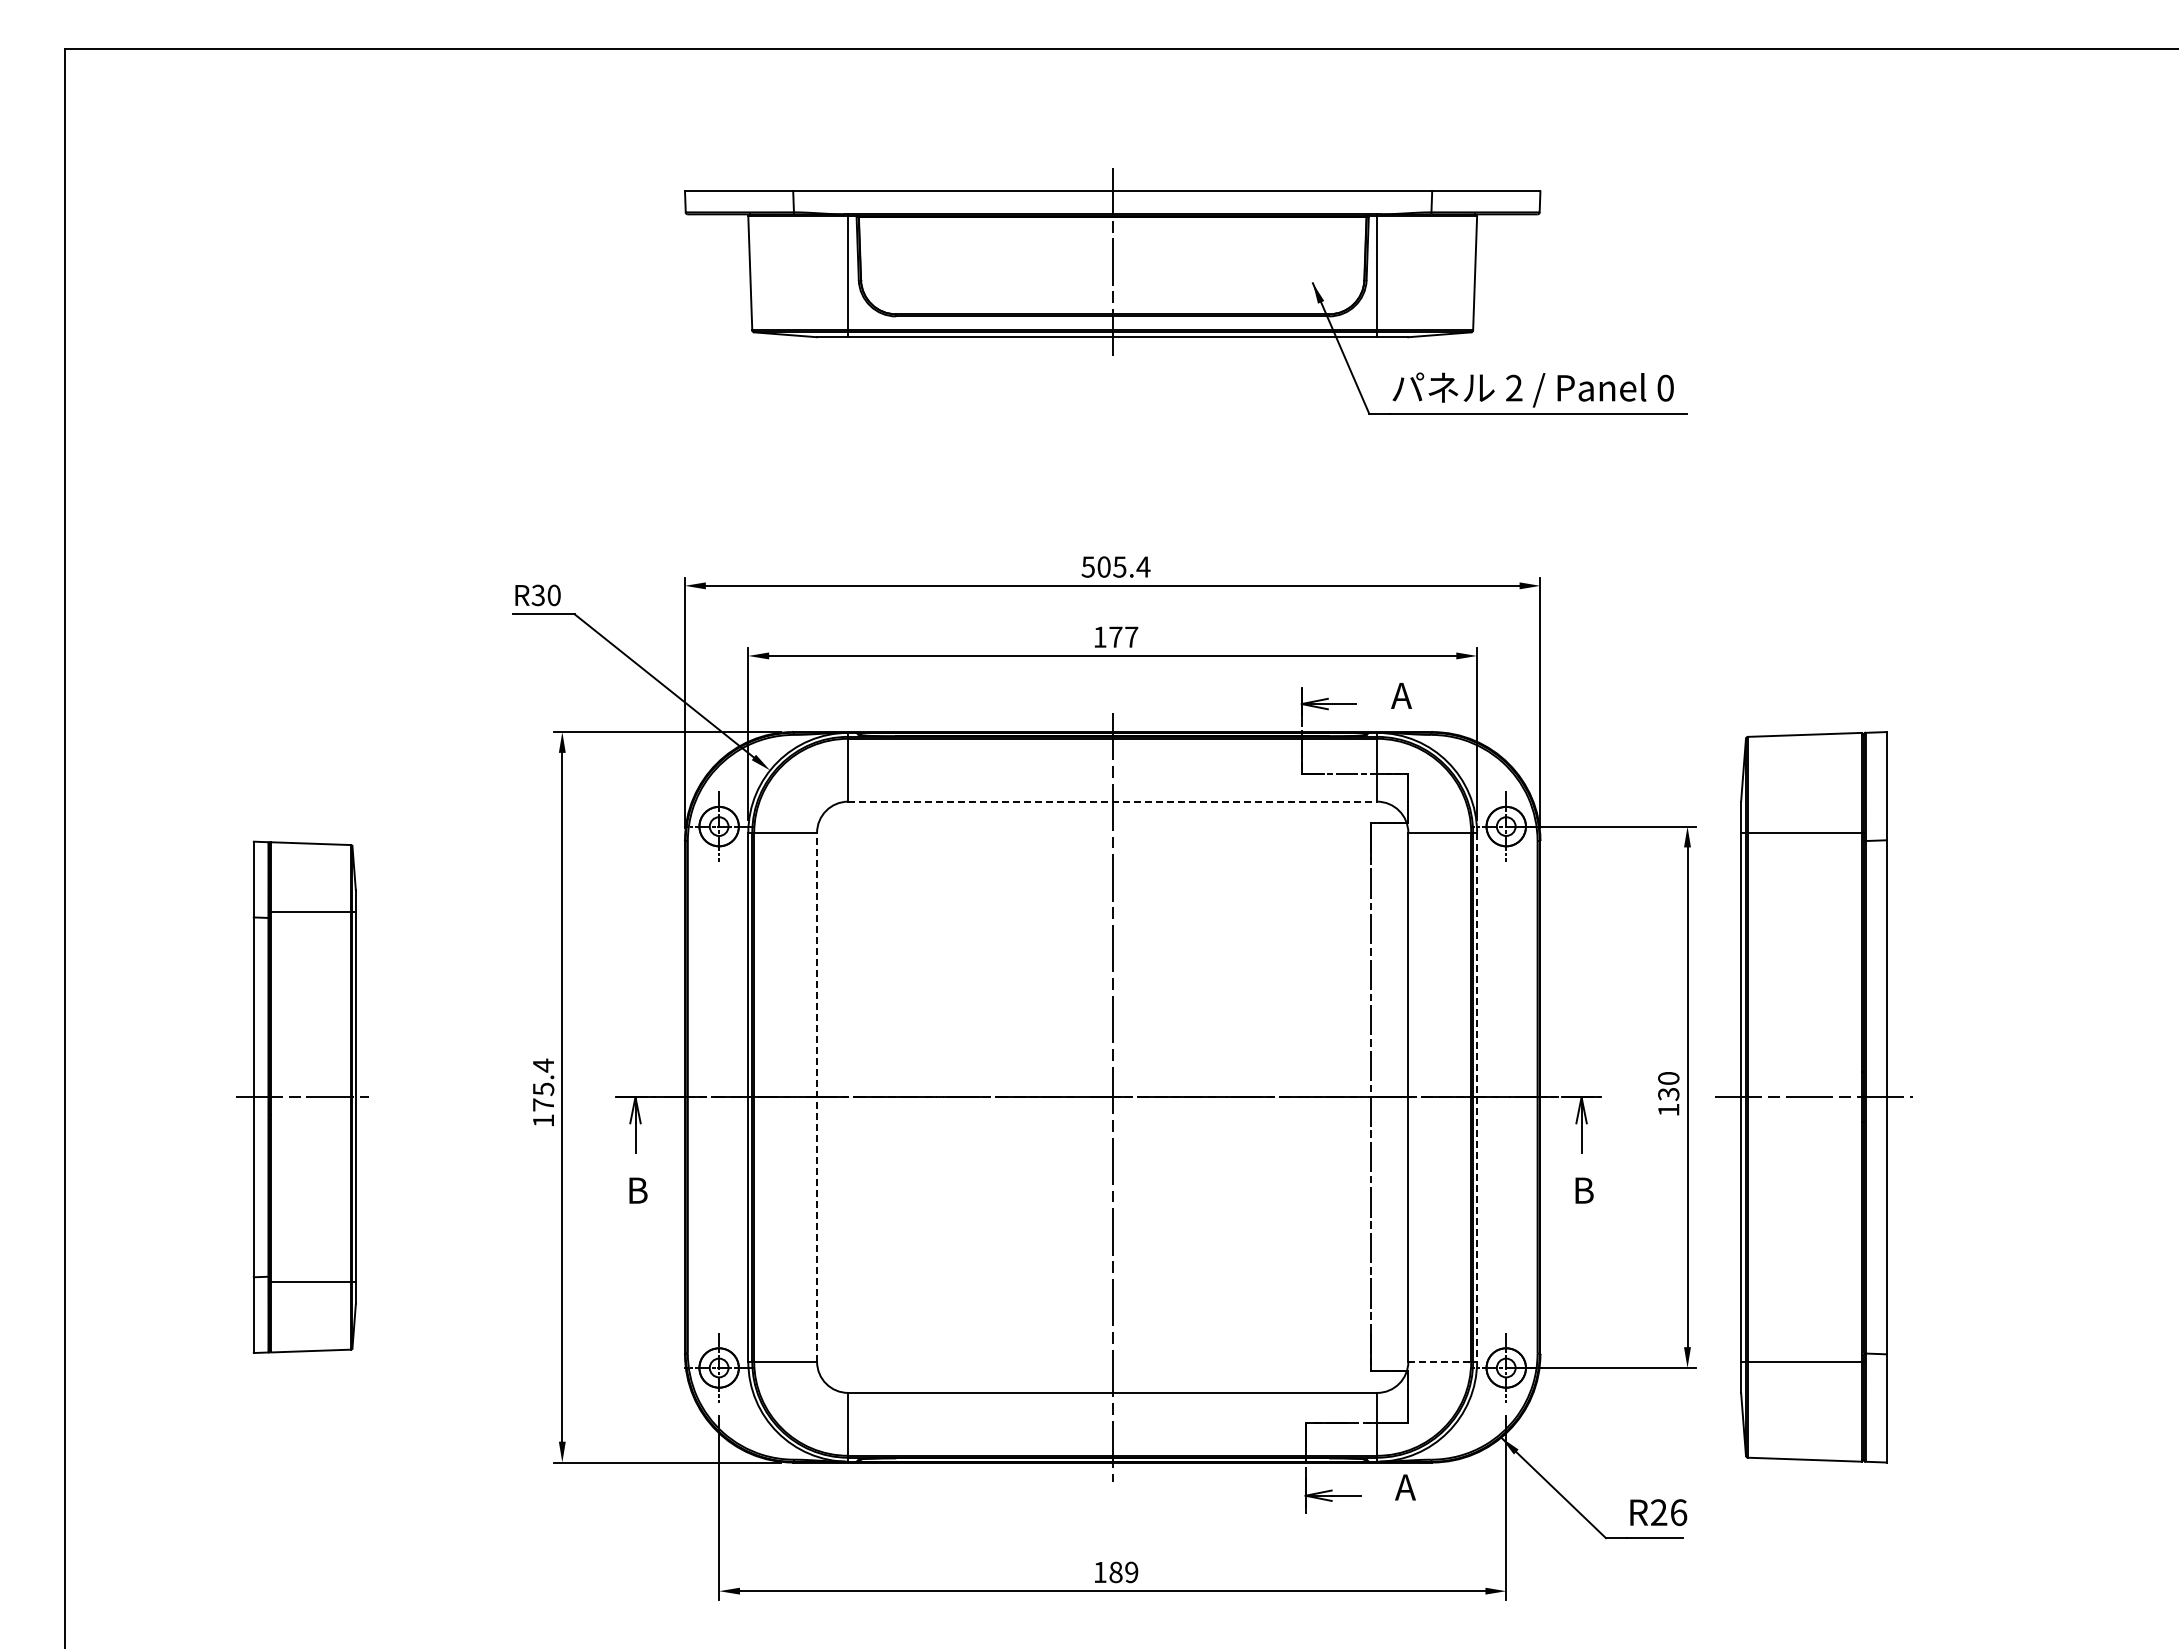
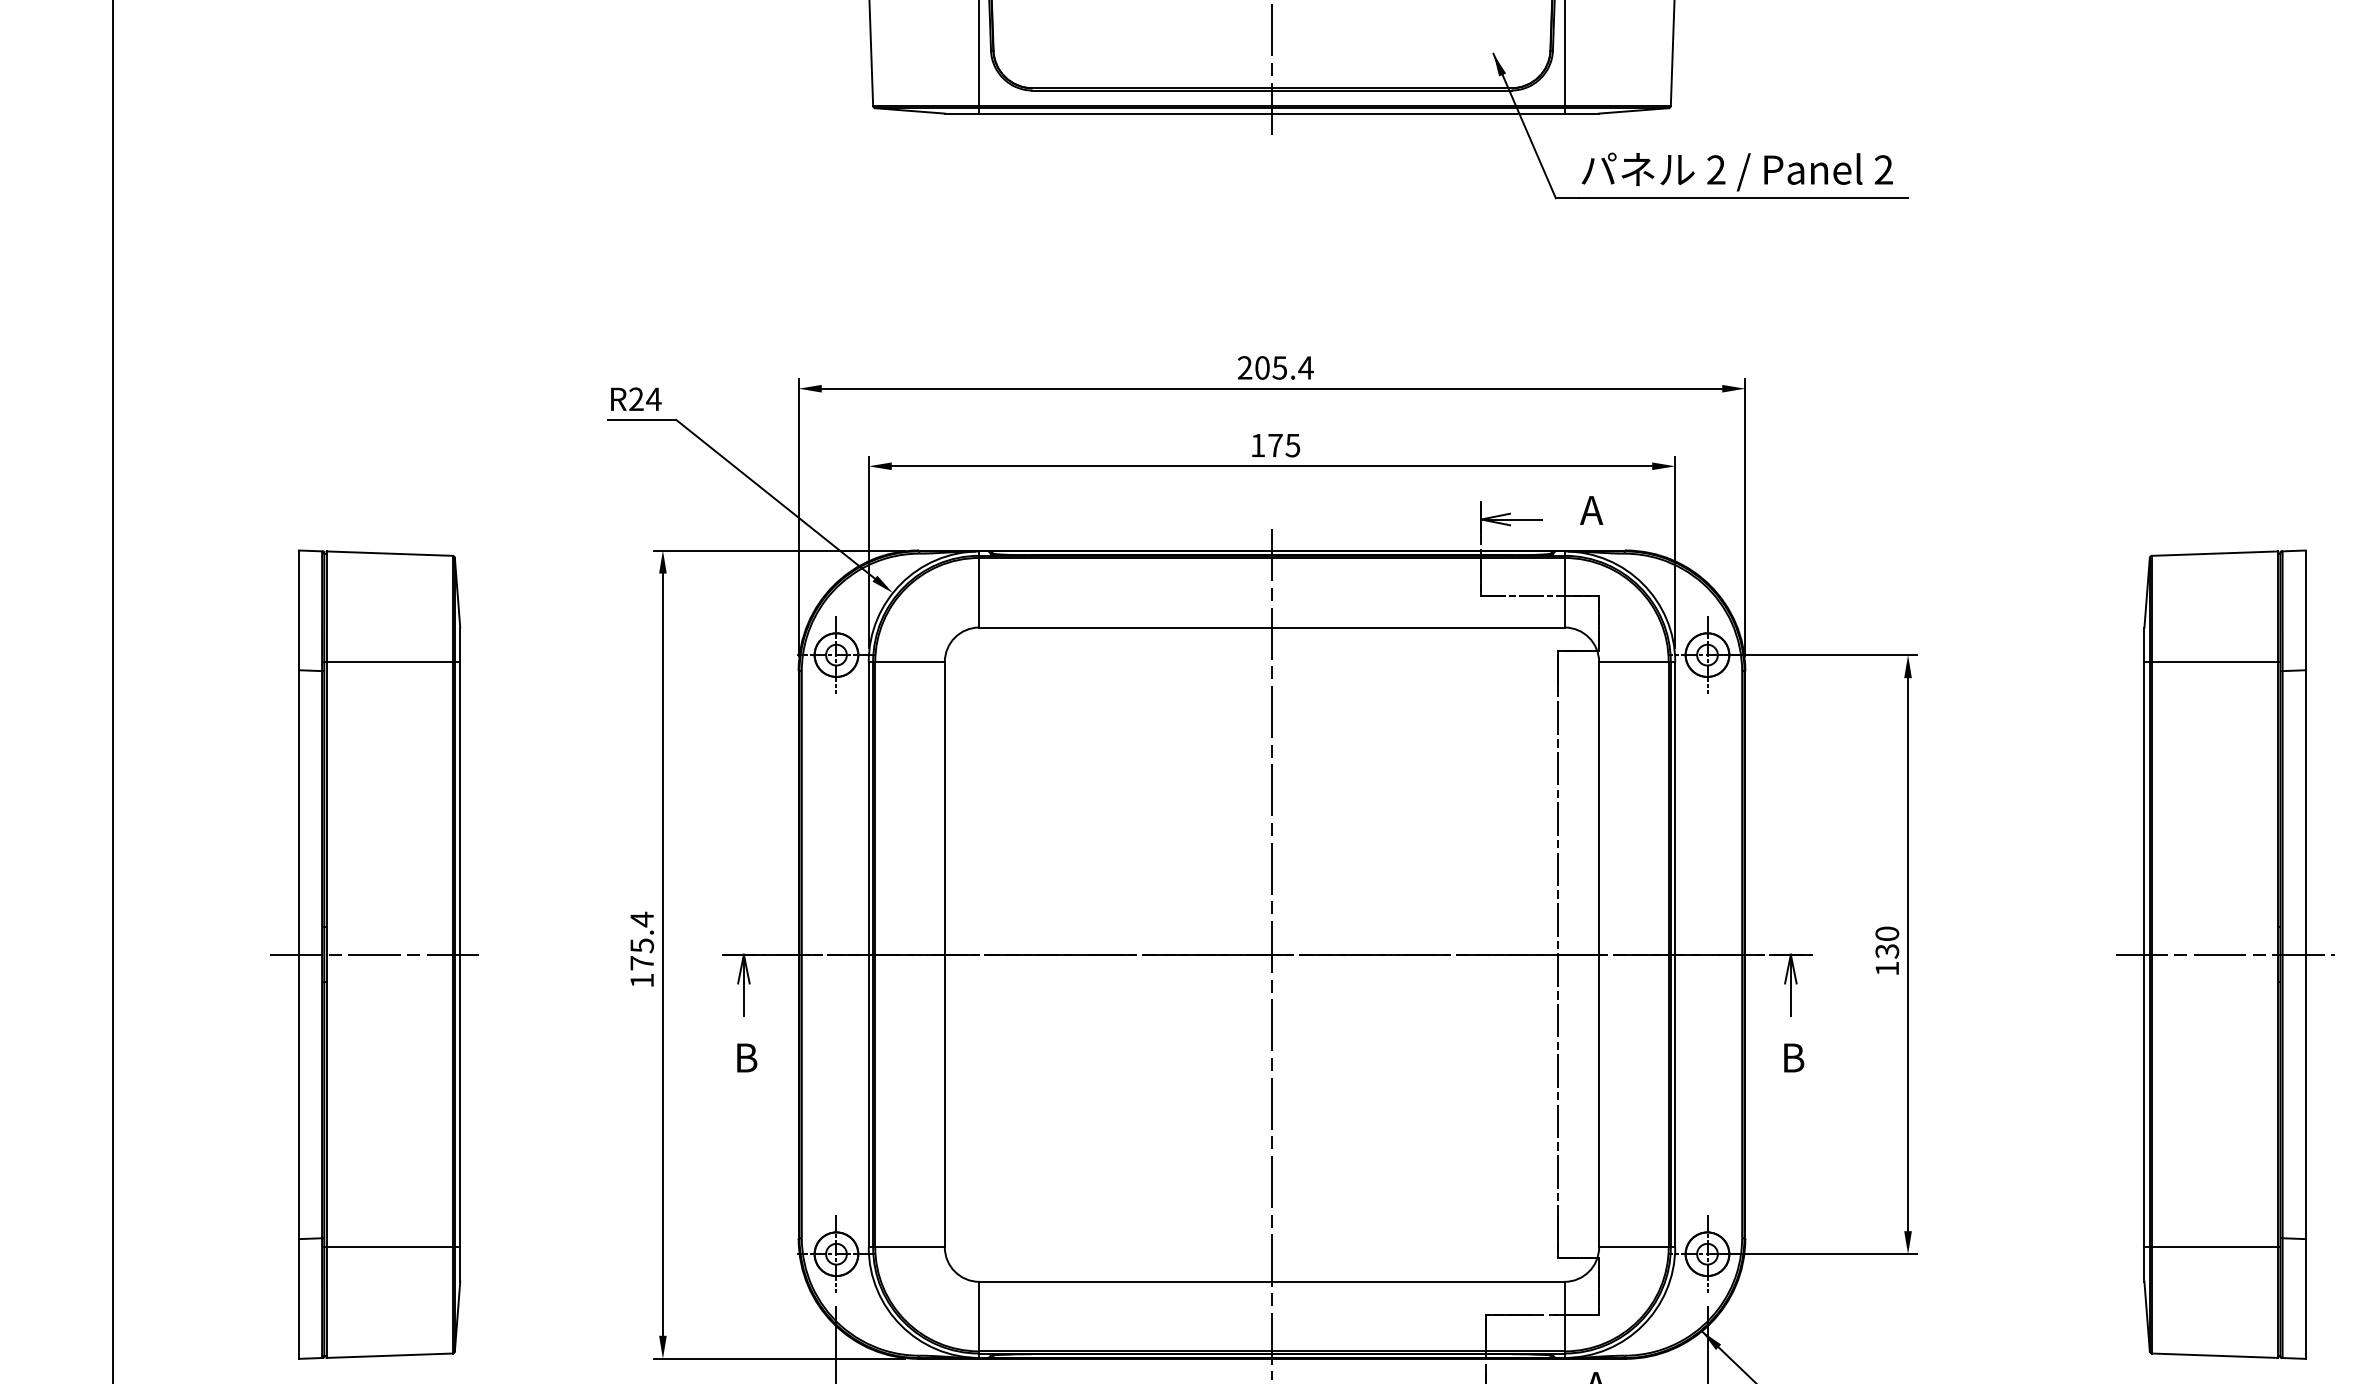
text: (1665, 387) -> (1883, 169), 0 -> 2
text: (1087, 566) -> (1244, 367), 505.4 -> 205.4
text: (546, 595) -> (645, 399), R30 -> R24
text: (1131, 636) -> (1292, 444), 177 -> 175
line: (1113, 801) -> (1272, 627), dashed -> solid
line: (817, 1096) -> (945, 953), dashed -> solid
part: (301, 1097) -> (374, 954), size x1.43
line: (1477, 1097) -> (1675, 954), dashed -> solid
part: (1813, 1097) -> (2224, 954), moved
line: (1440, 1361) -> (1634, 1247), dashed -> solid

